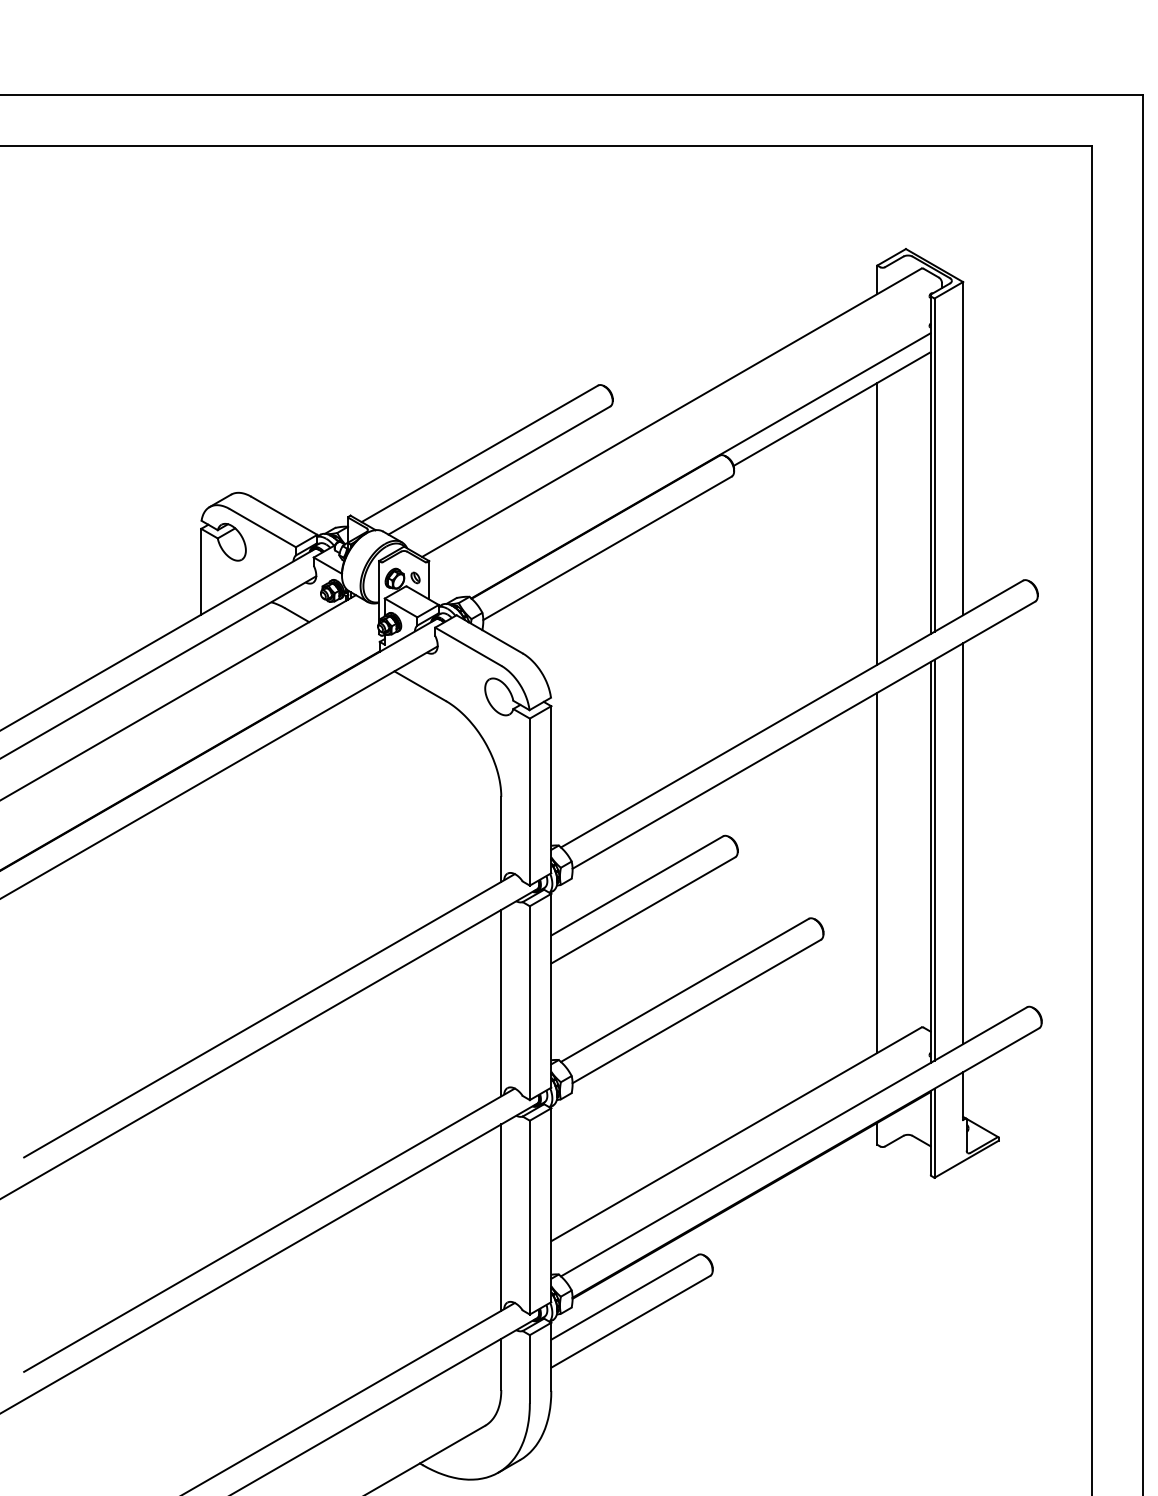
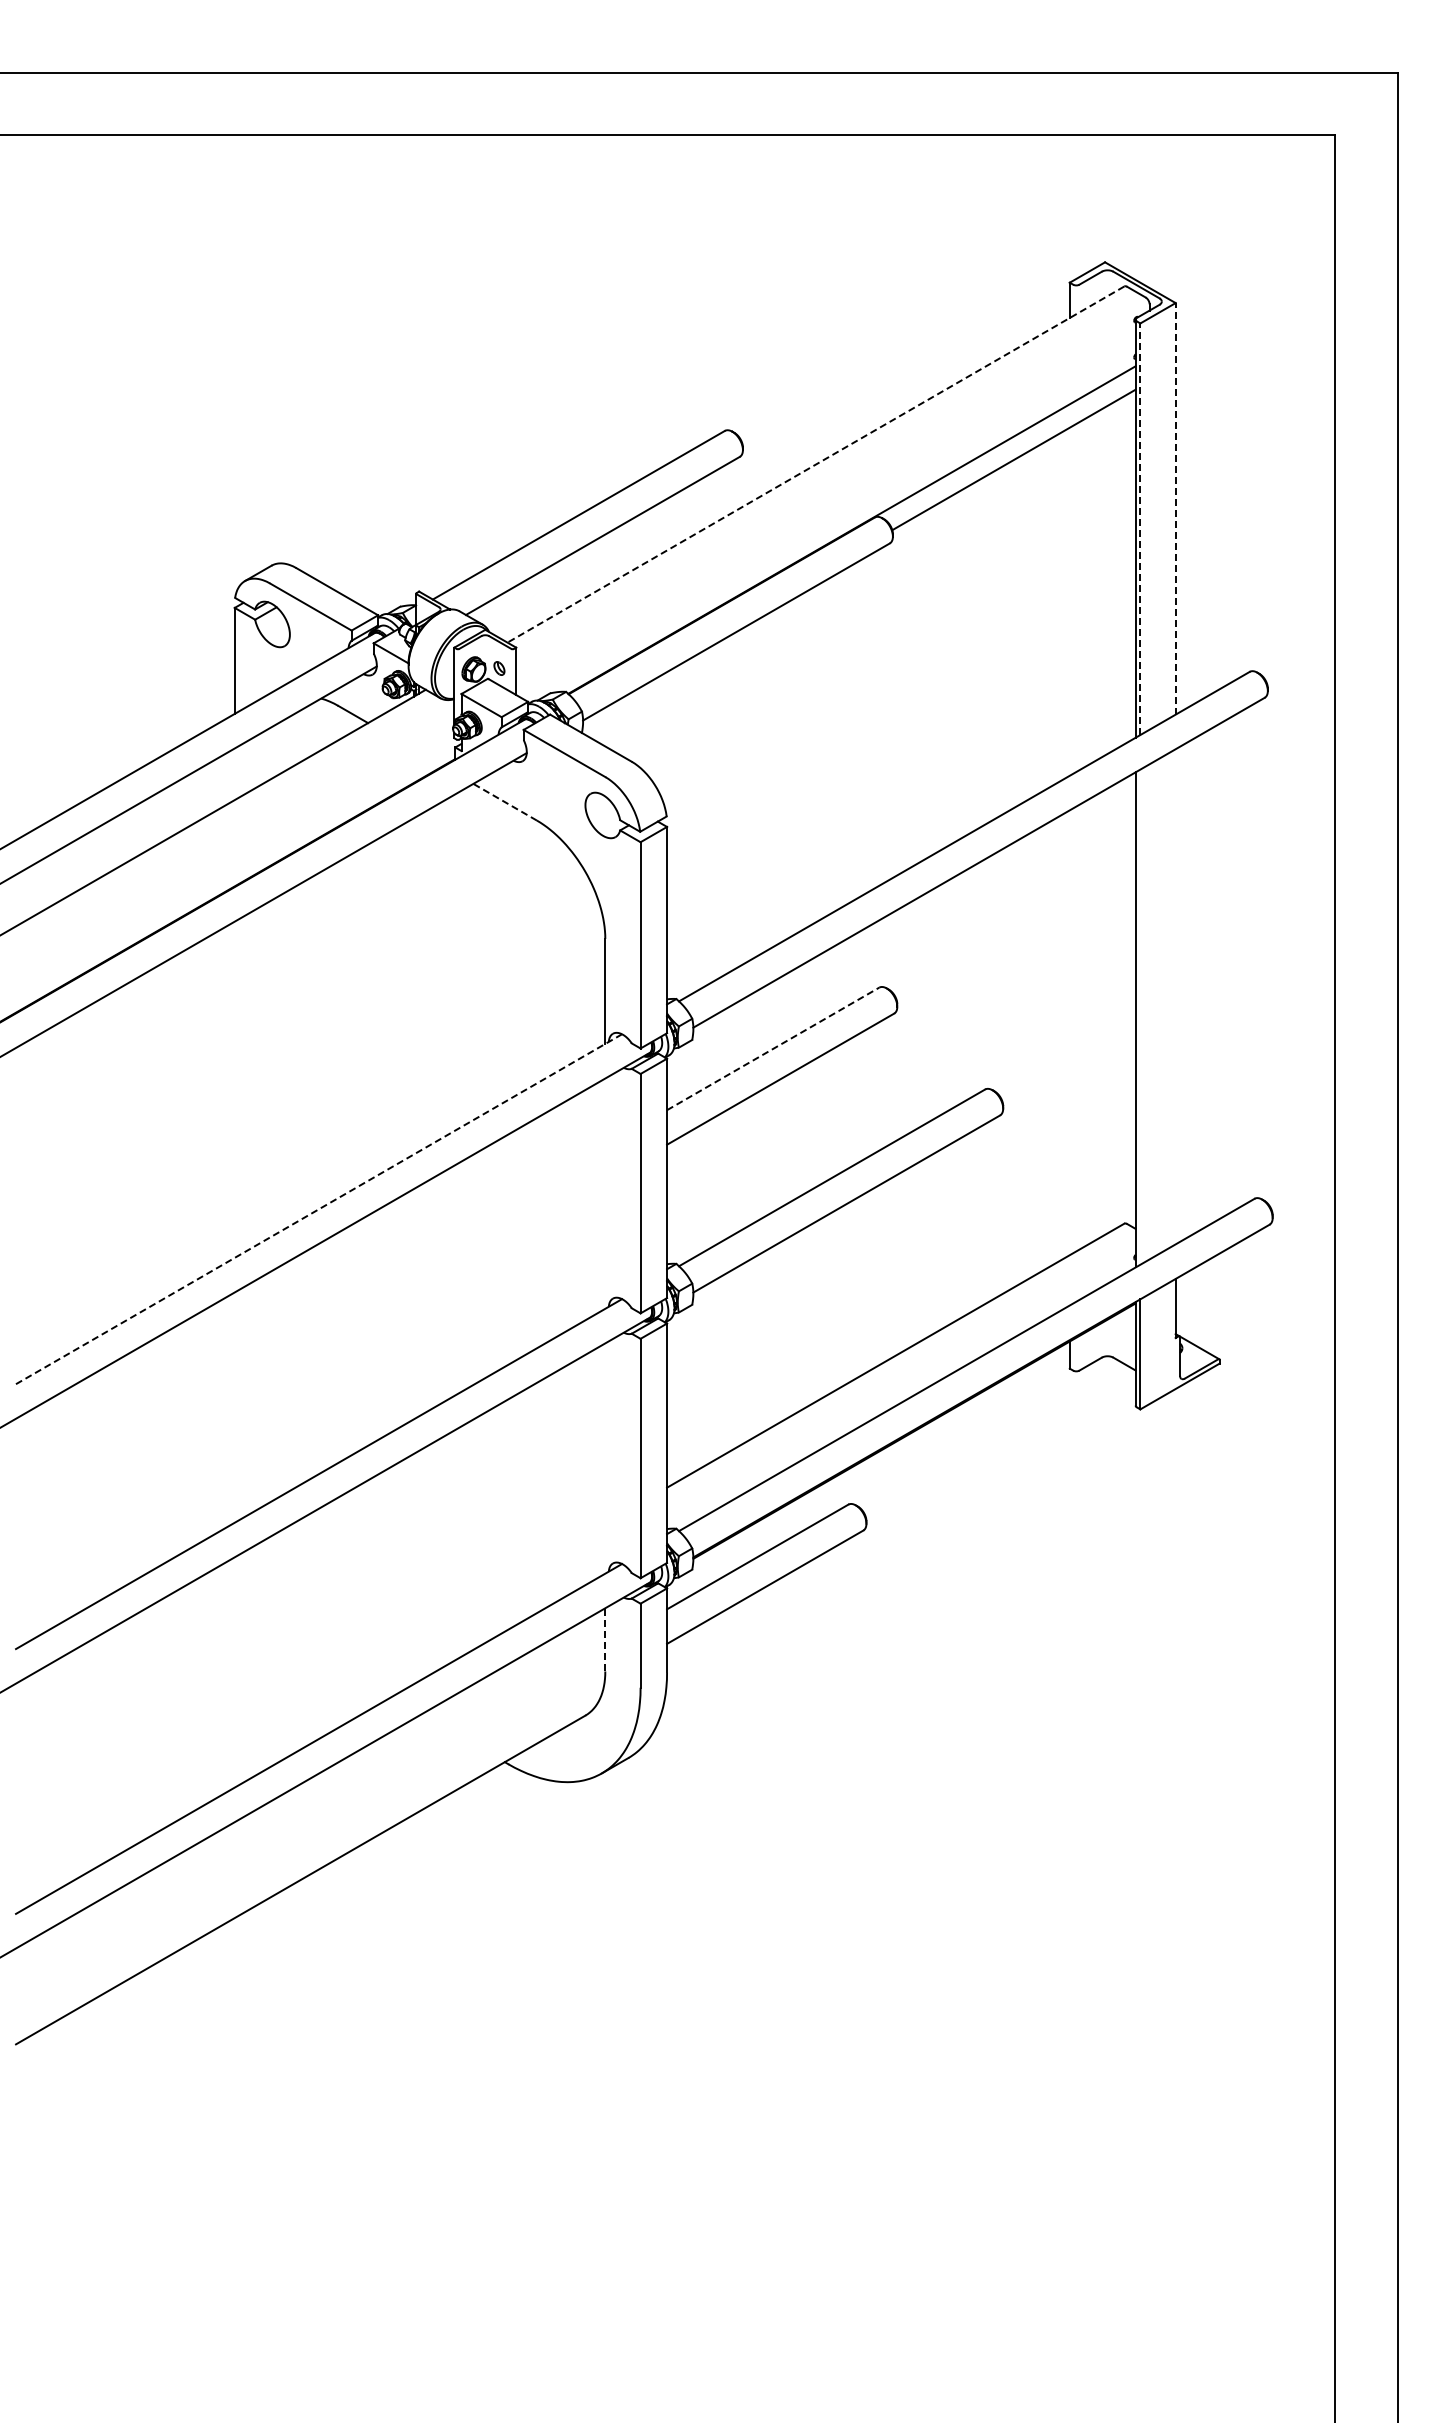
line: (671, 412) -> (815, 464), solid -> dashed
line: (962, 448) -> (1175, 508), solid -> dashed
line: (934, 465) -> (1140, 529), solid -> dashed
line: (877, 523) -> (1069, 601), removed
line: (420, 686) -> (505, 802), solid -> dashed
line: (962, 843) -> (1175, 996), removed
line: (934, 859) -> (1140, 1016), removed
line: (877, 872) -> (1069, 1032), removed
line: (637, 885) -> (773, 1048), solid -> dashed
line: (501, 1003) -> (605, 1193), removed
line: (269, 1015) -> (319, 1209), solid -> dashed
line: (501, 1217) -> (605, 1458), removed
line: (501, 1364) -> (605, 1639), solid -> dashed

